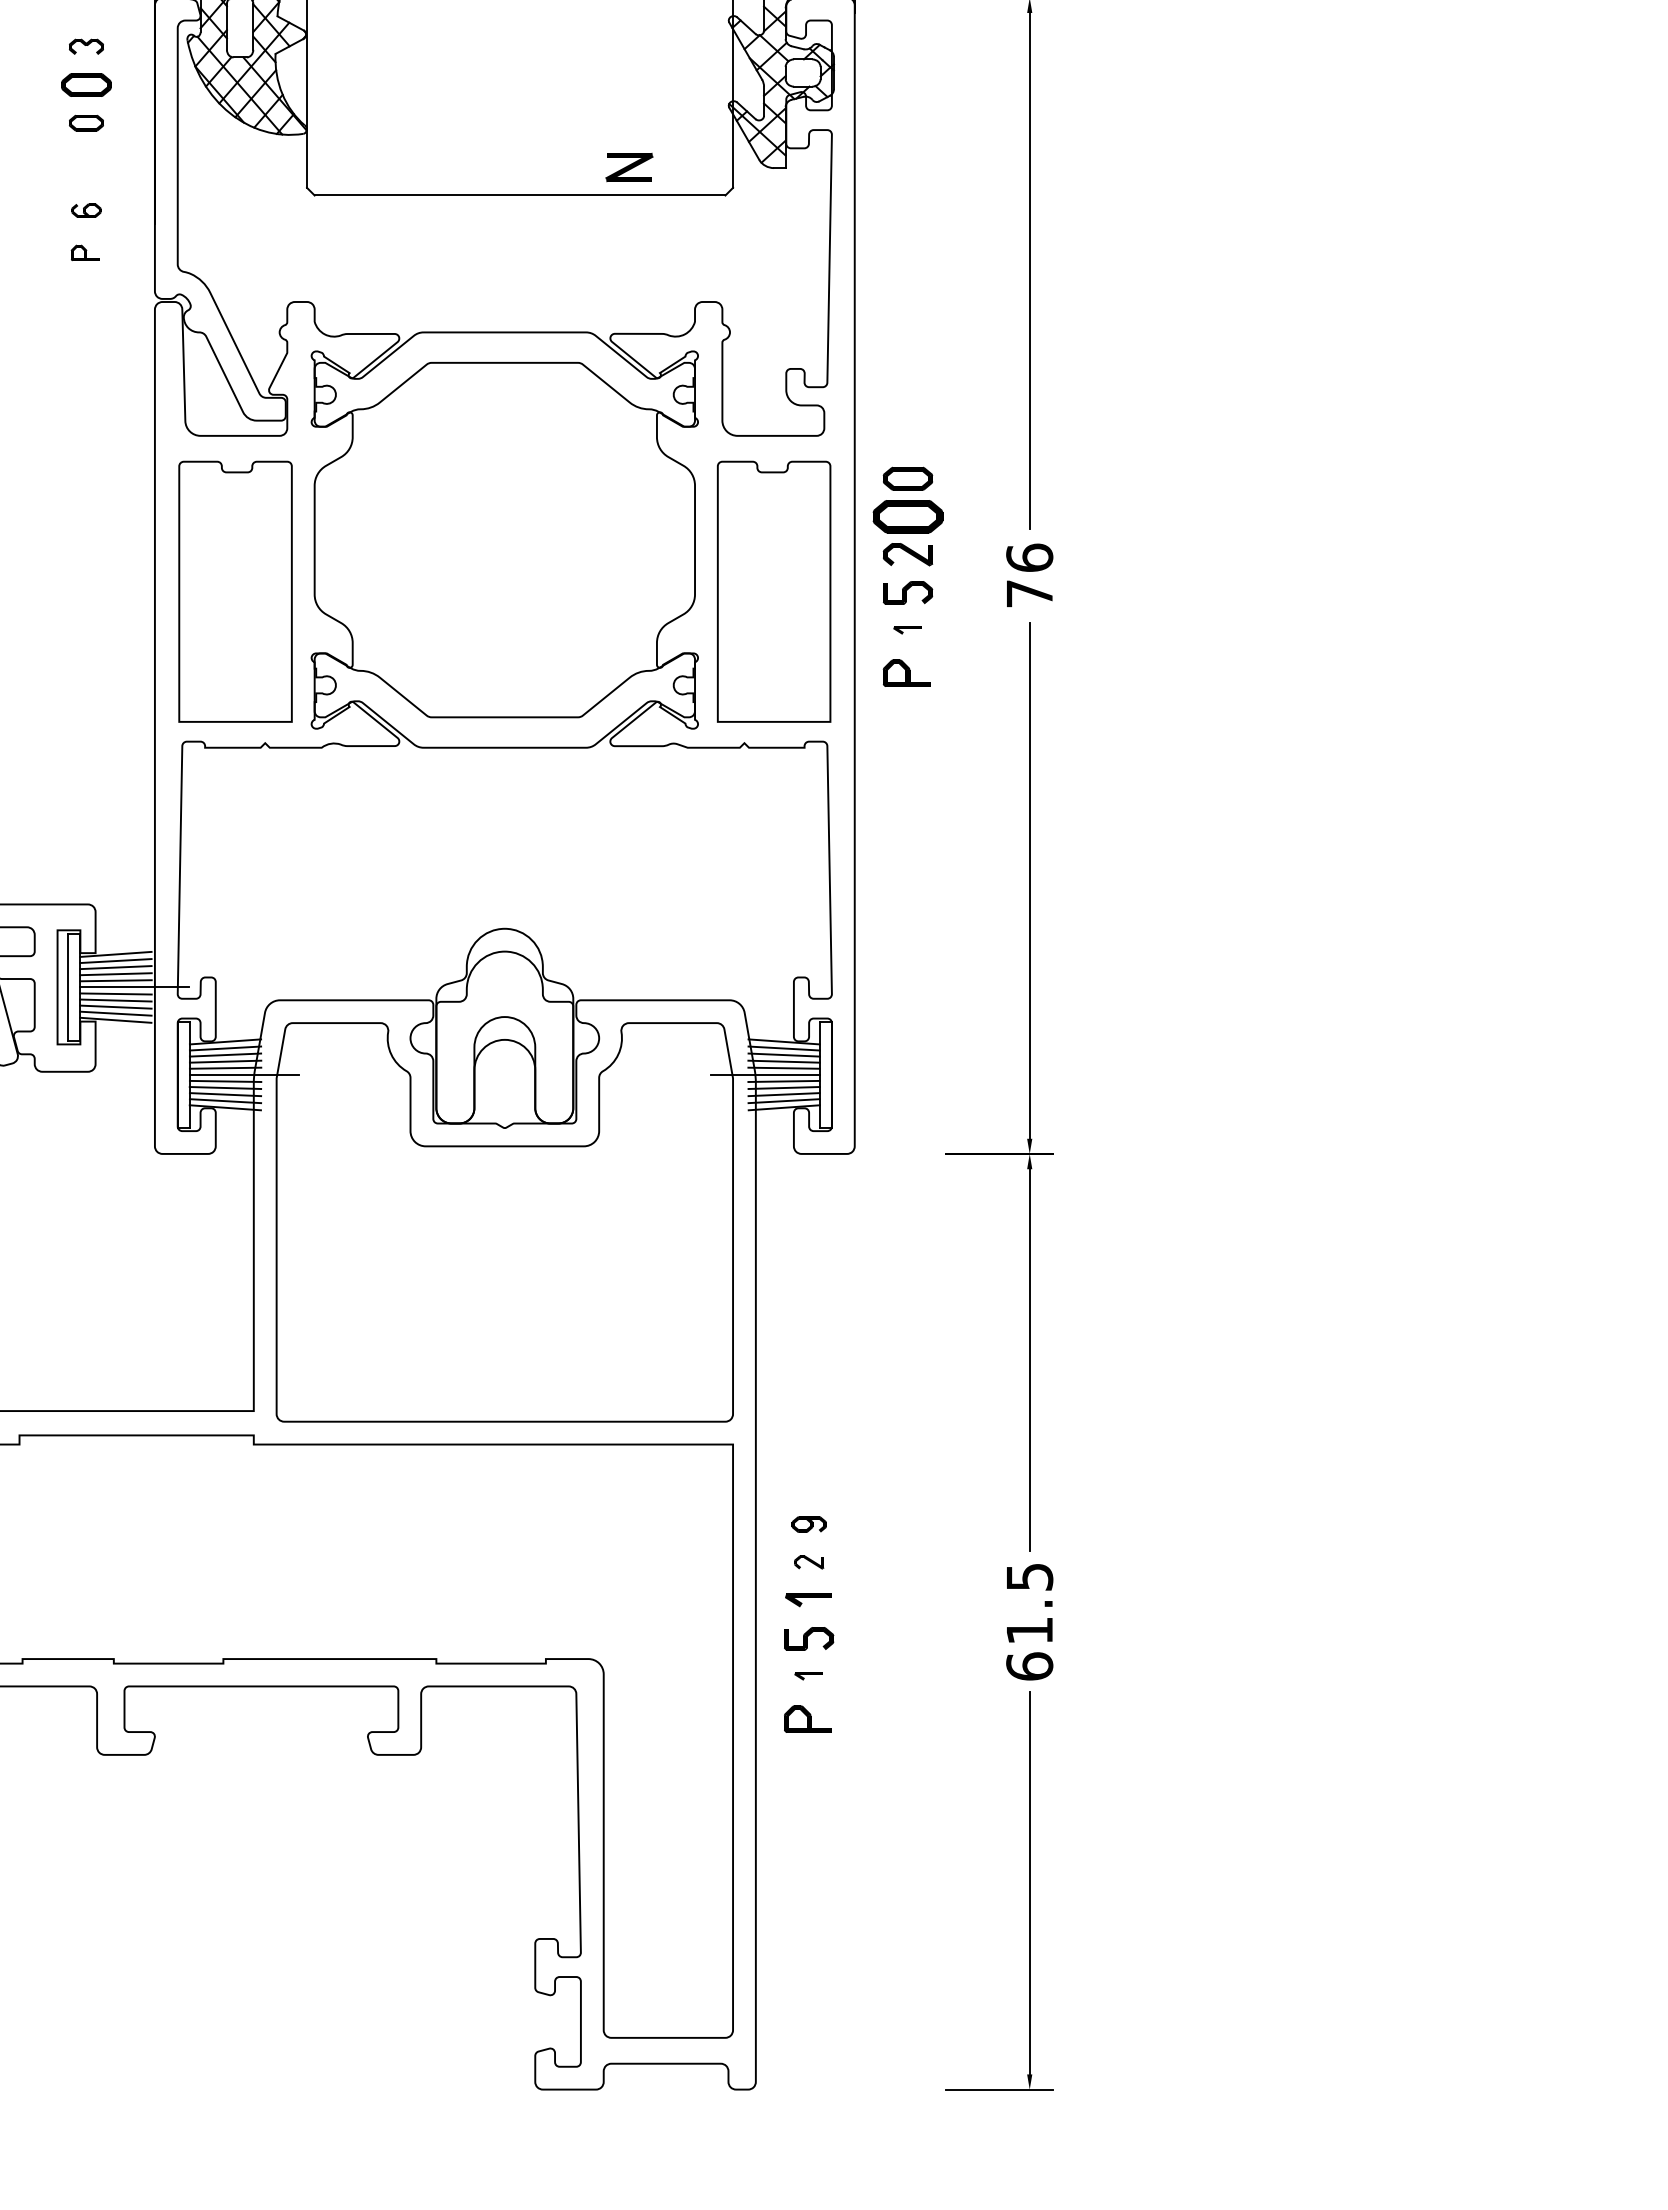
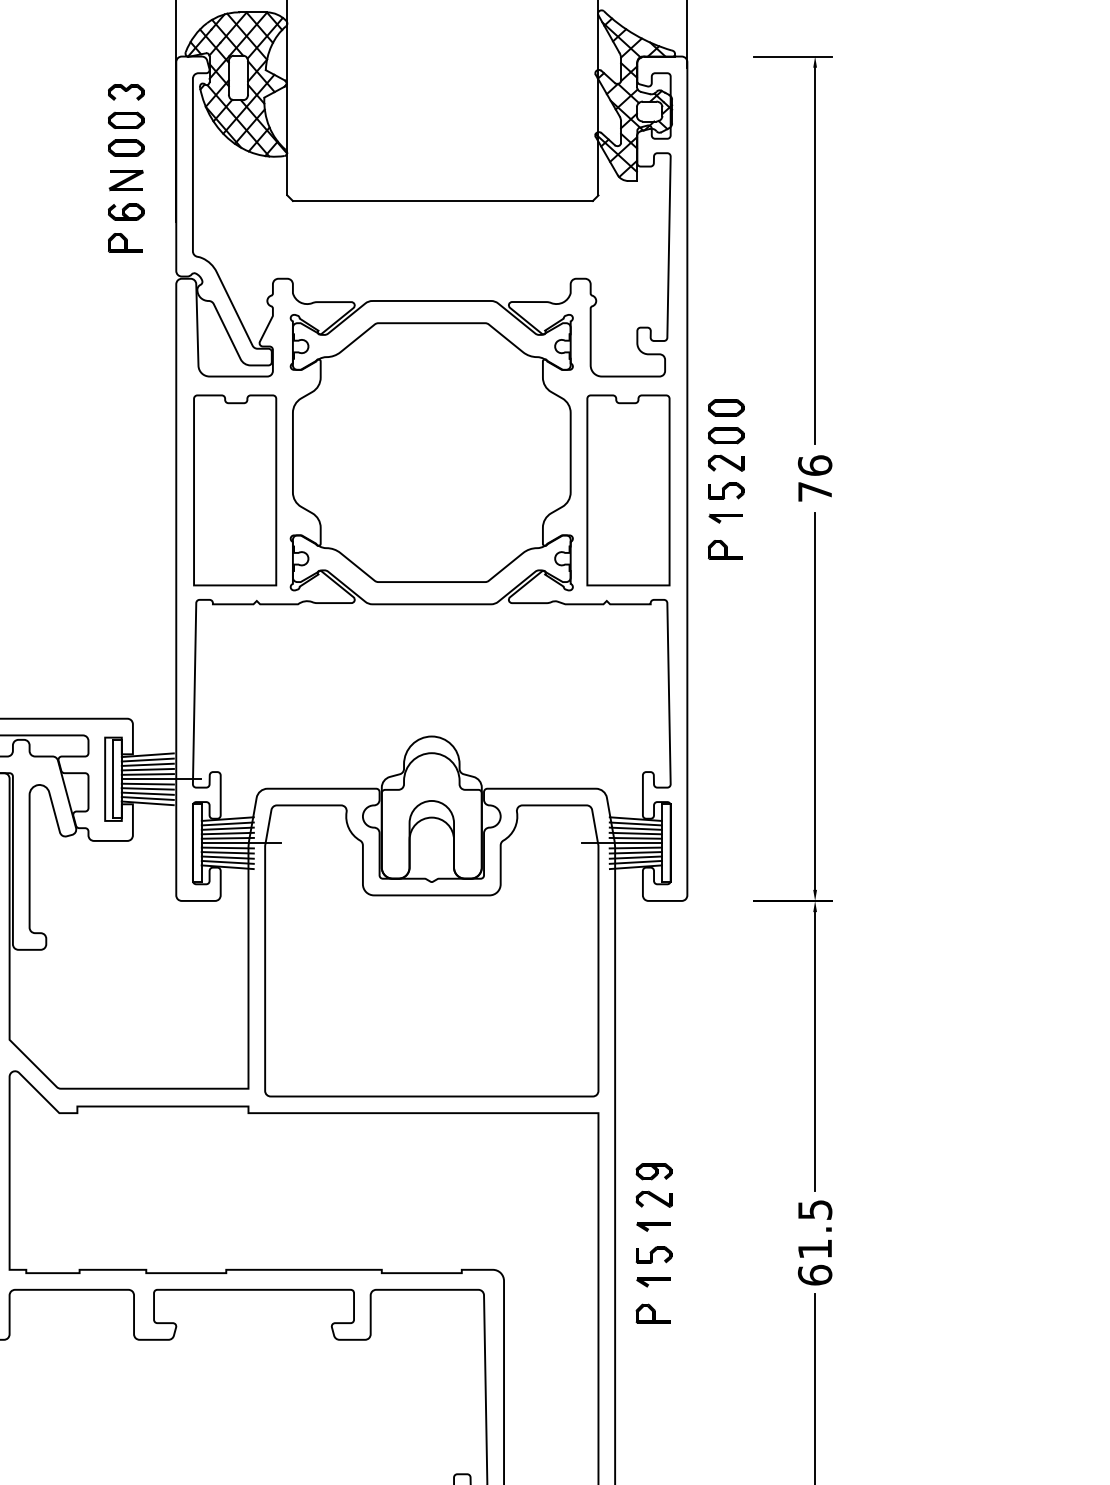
part: (86, 46) -> (126, 92), size x1.43
part: (86, 122) -> (126, 147), size x1.43
part: (629, 167) -> (126, 180), moved
part: (86, 210) -> (126, 211), size x1.67
part: (84, 252) -> (124, 242), size x1.67
part: (907, 516) -> (725, 435), size x0.71
part: (907, 630) -> (725, 518), size x1.67
part: (809, 1524) -> (654, 1171), size x1.43
part: (809, 1562) -> (654, 1199), size x1.67
part: (808, 1676) -> (653, 1282), size x1.67

